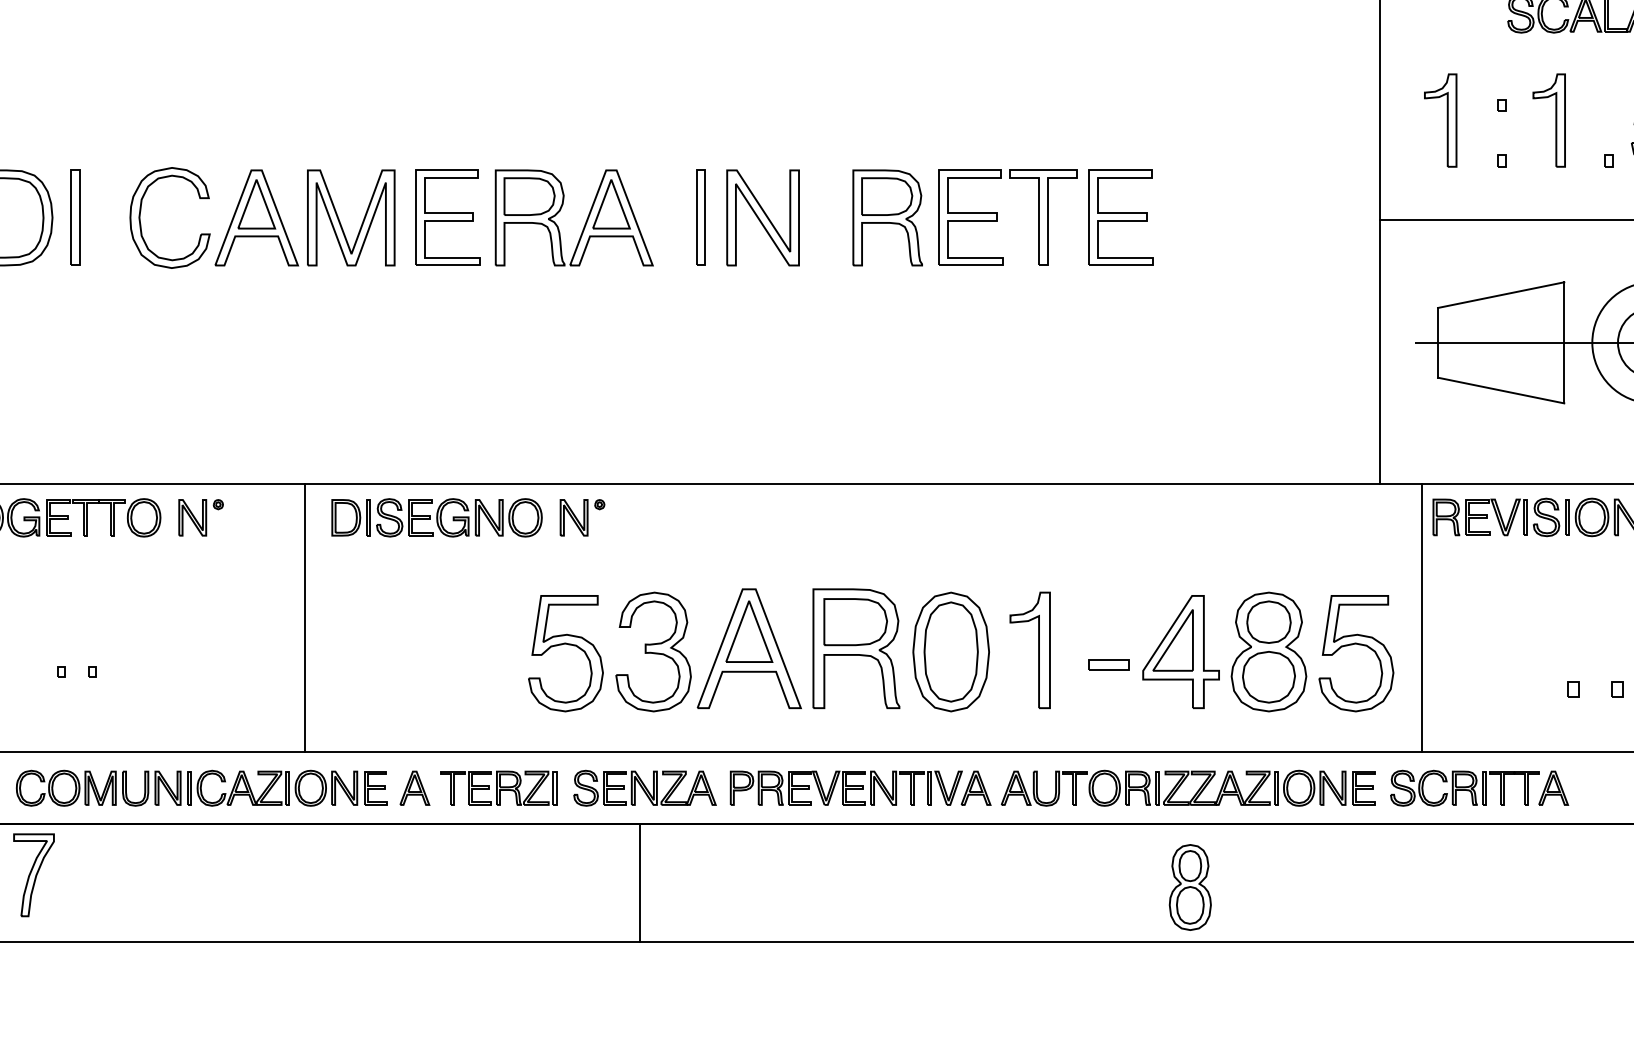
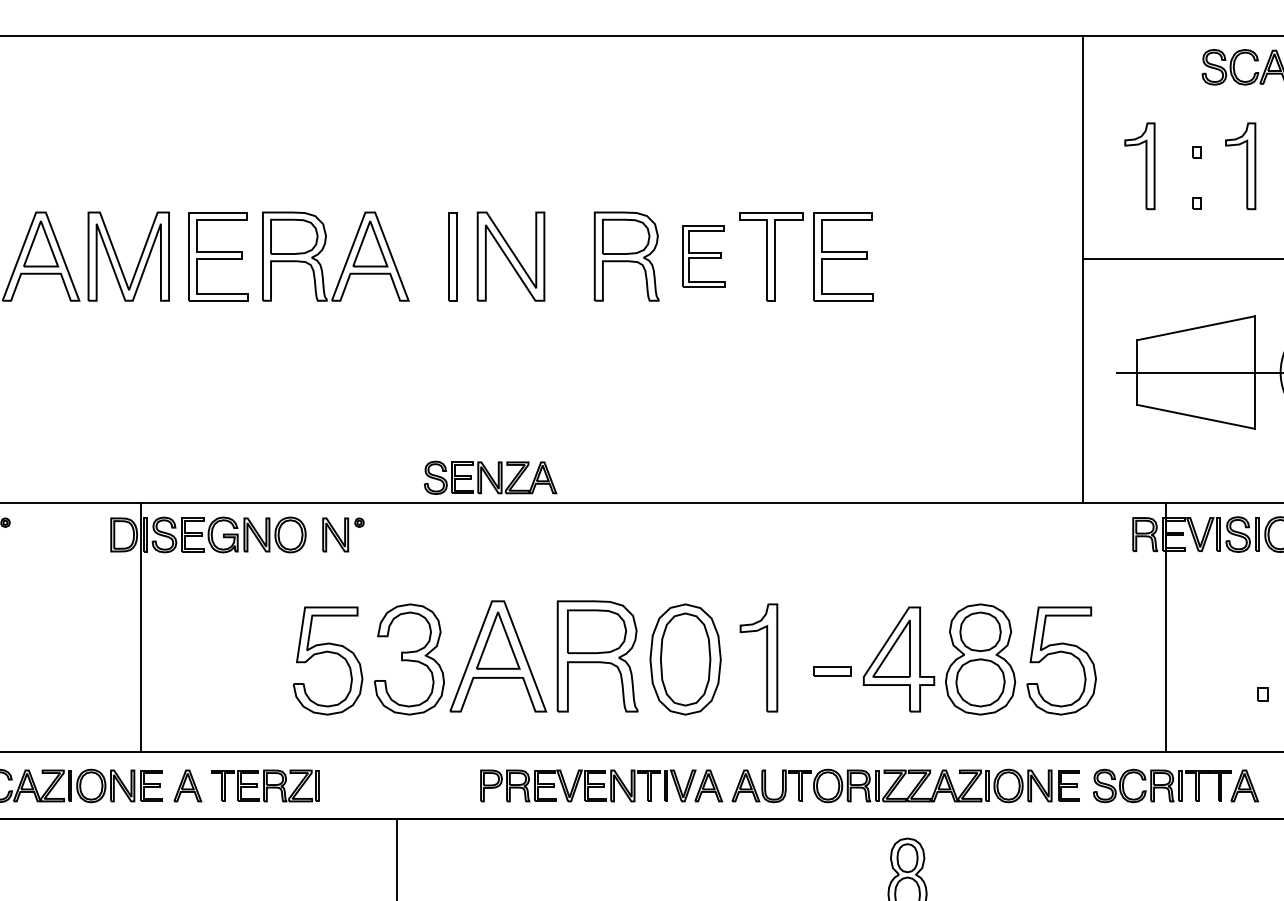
part: (970, 217) -> (703, 256), size x0.7
line: (304, 617) -> (141, 627), moved
line: (1422, 617) -> (1165, 627), moved
part: (644, 787) -> (490, 477), moved

